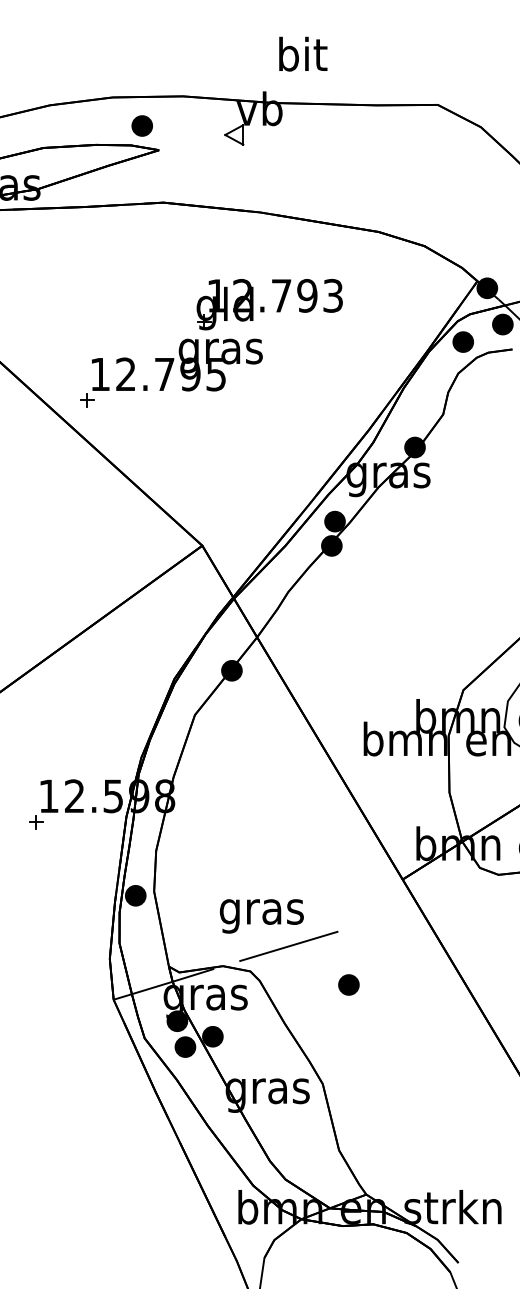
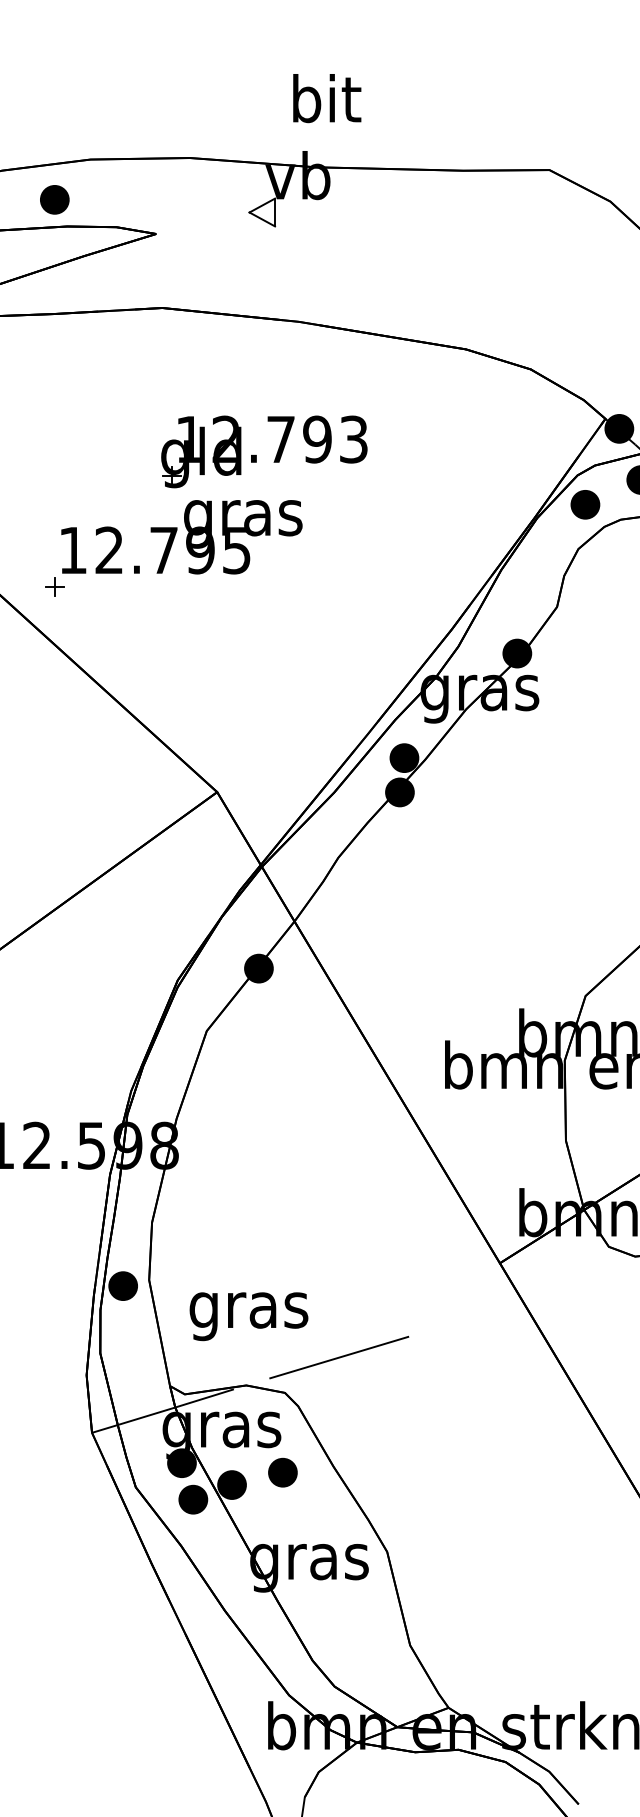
text: (303, 53) -> (327, 97), moved
part: (141, 125) -> (53, 199), moved
part: (269, 304) -> (263, 451), moved
text: (261, 916) -> (248, 1316), moved
part: (348, 984) -> (282, 1472), moved

